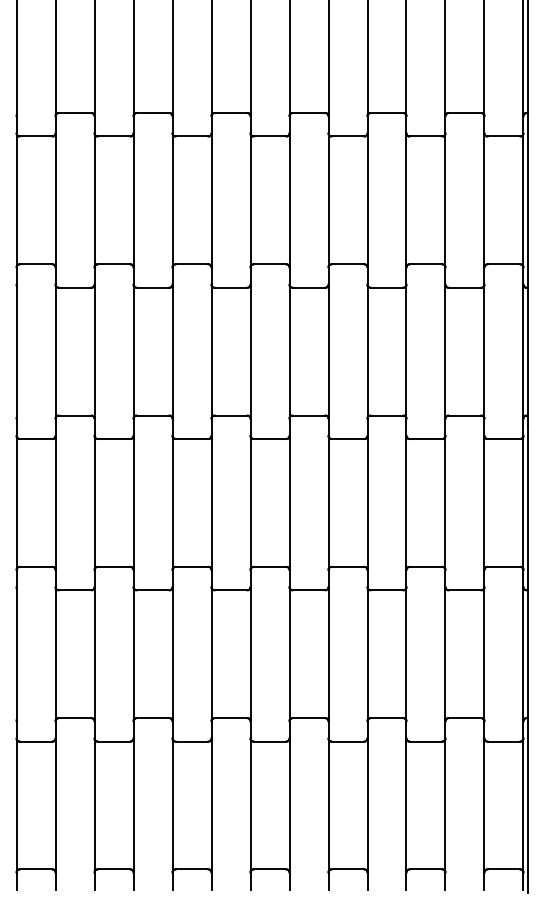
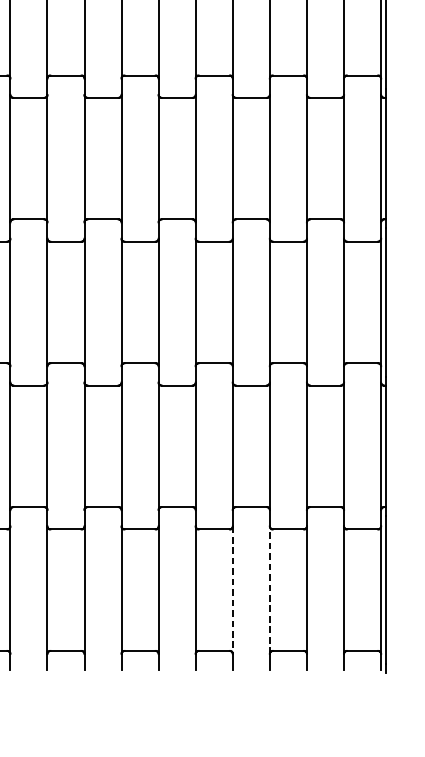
line: (367, 805) -> (232, 590), solid -> dashed
line: (406, 805) -> (269, 590), solid -> dashed

